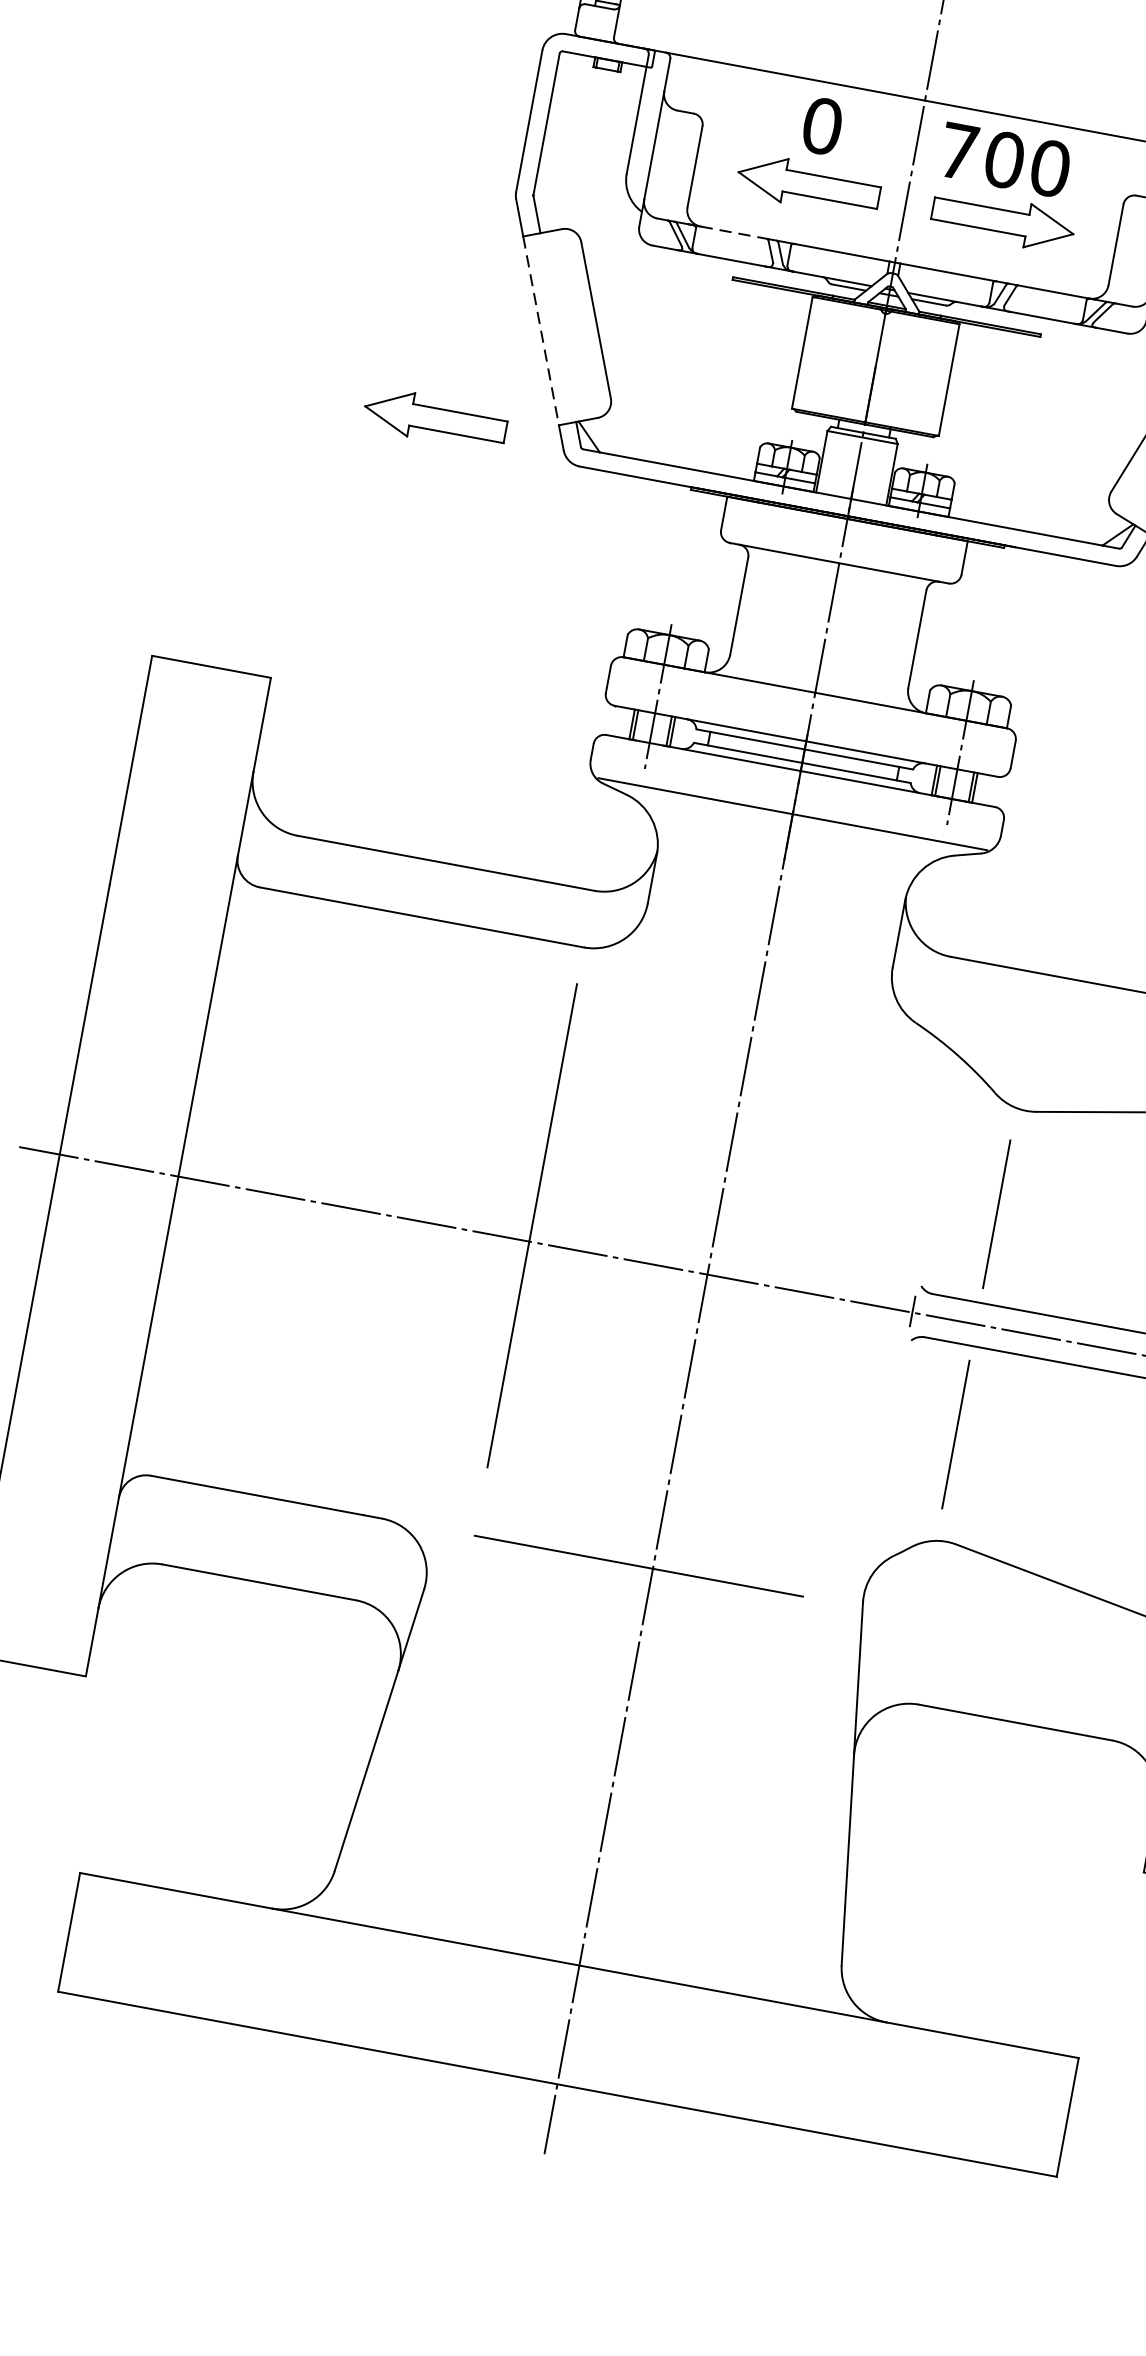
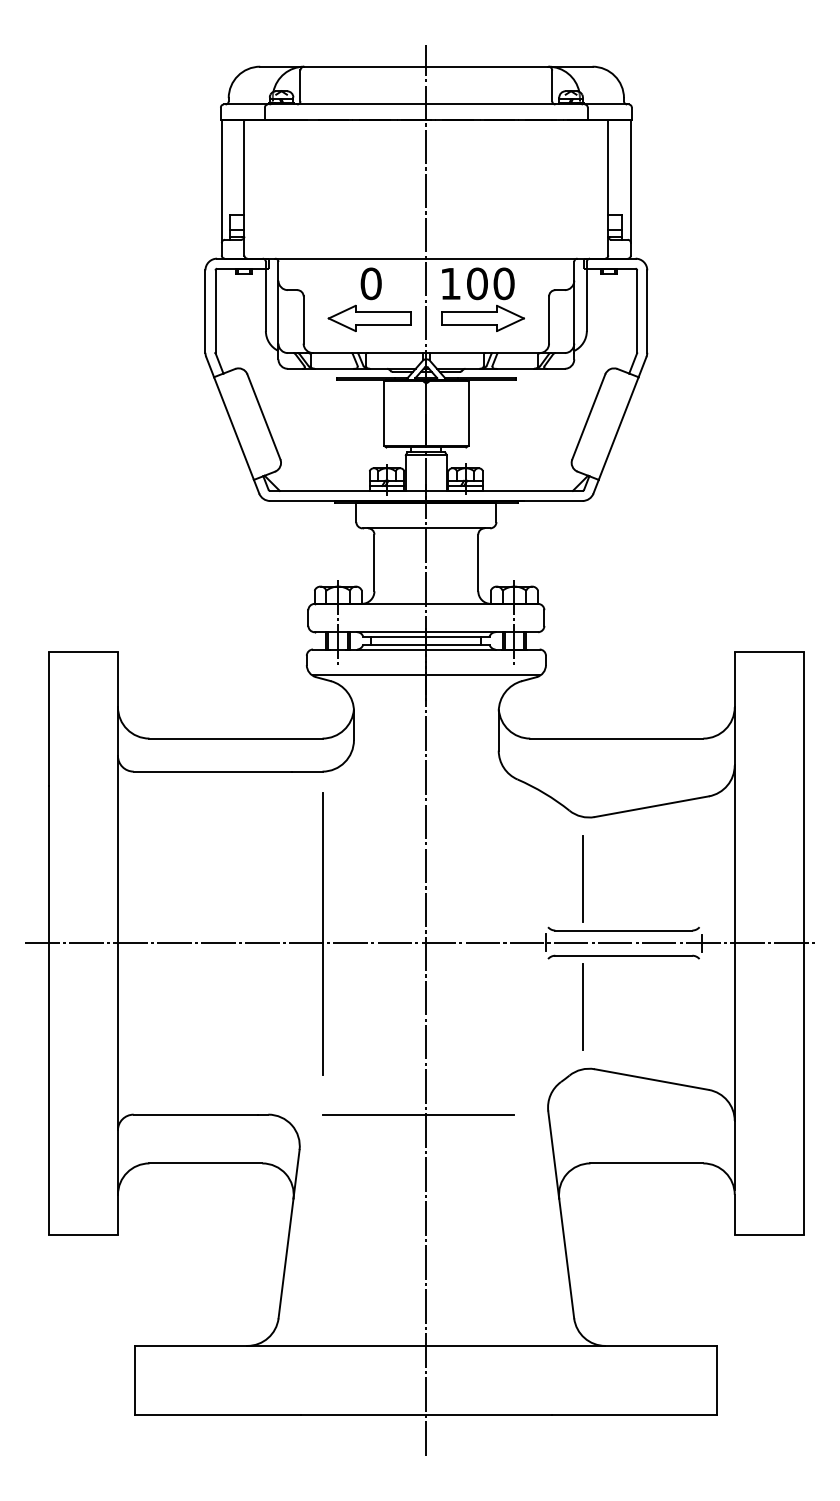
text: (958, 150) -> (450, 283), 700 -> 100
line: (733, 233) -> (332, 353), dashed -> solid
line: (541, 332) -> (234, 429), dashed -> solid
part: (435, 417) -> (183, 488), removed

